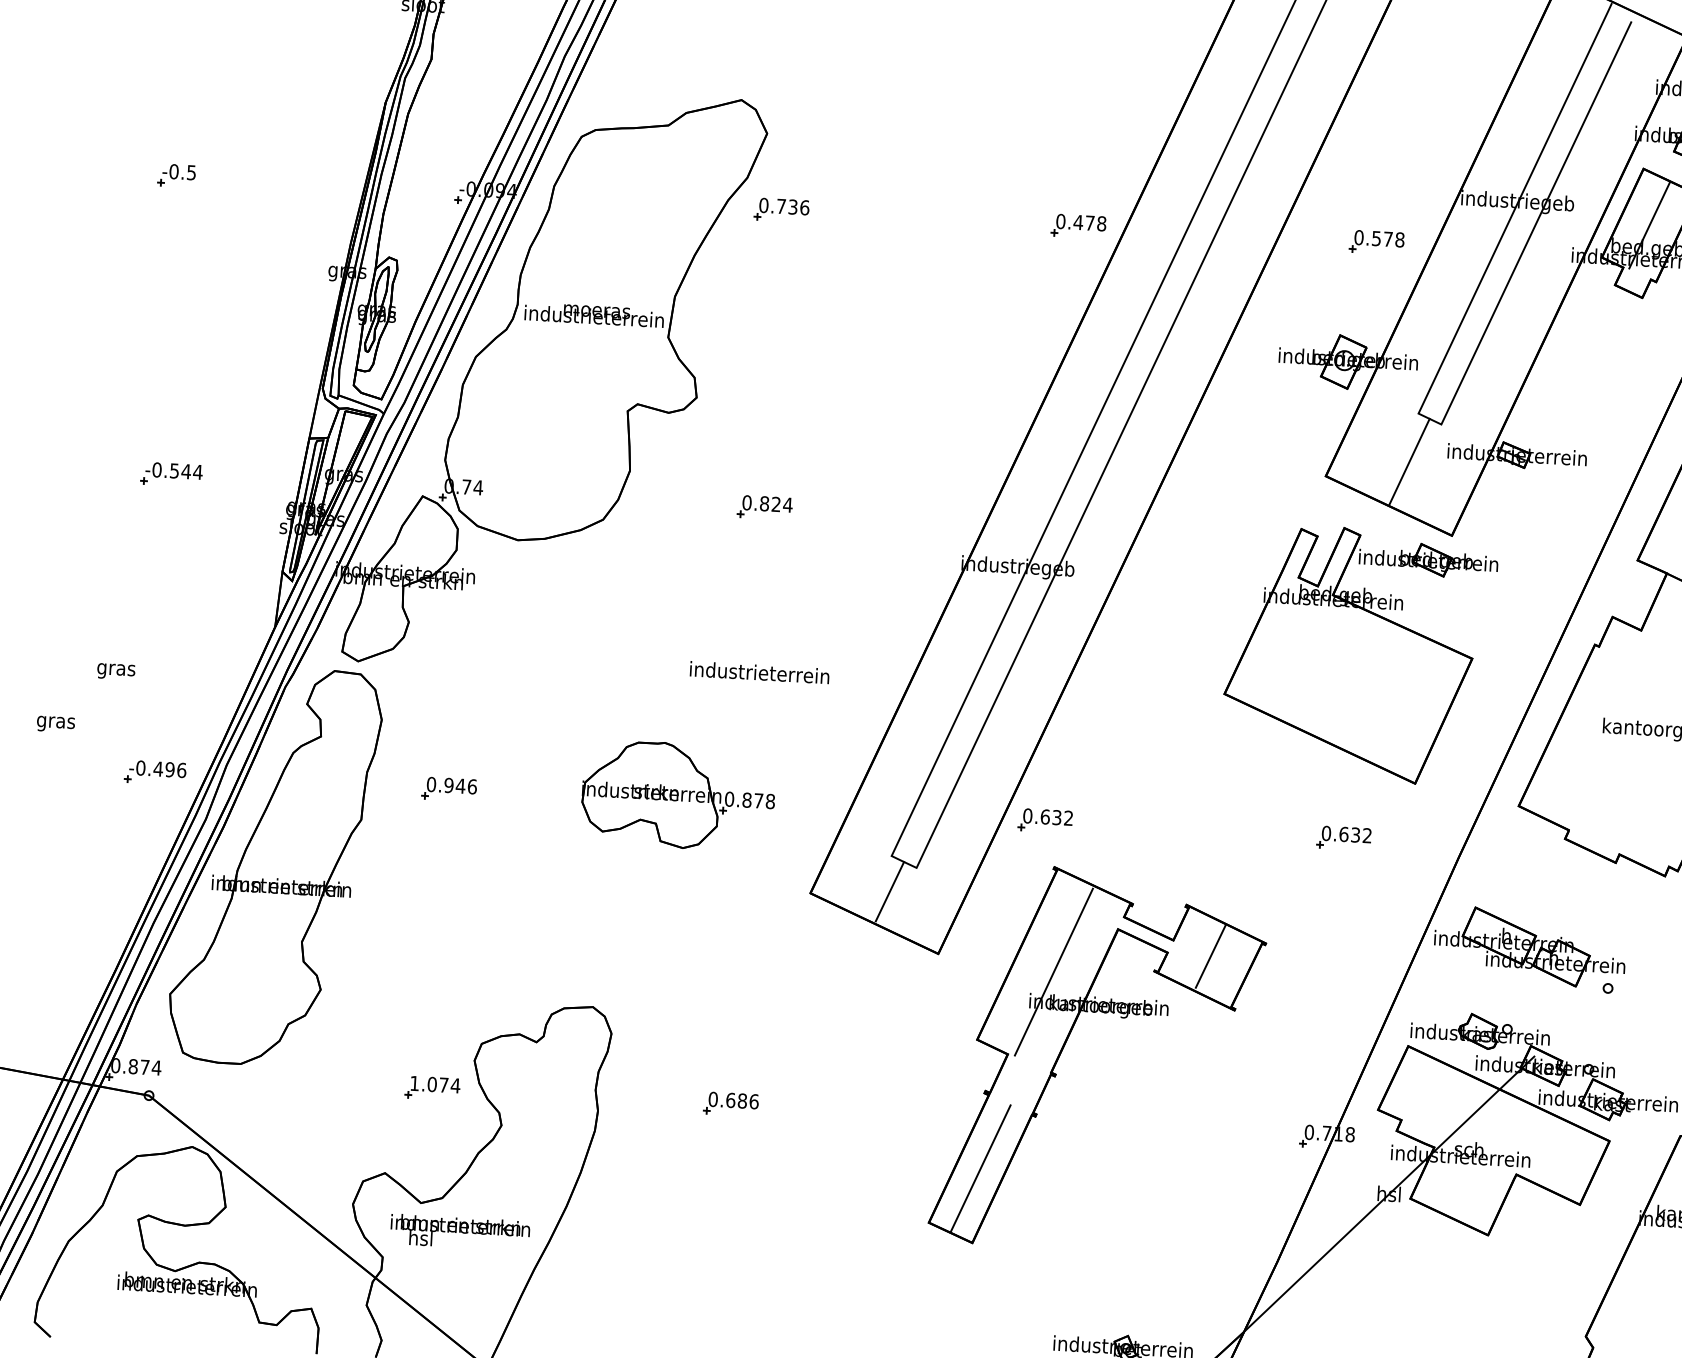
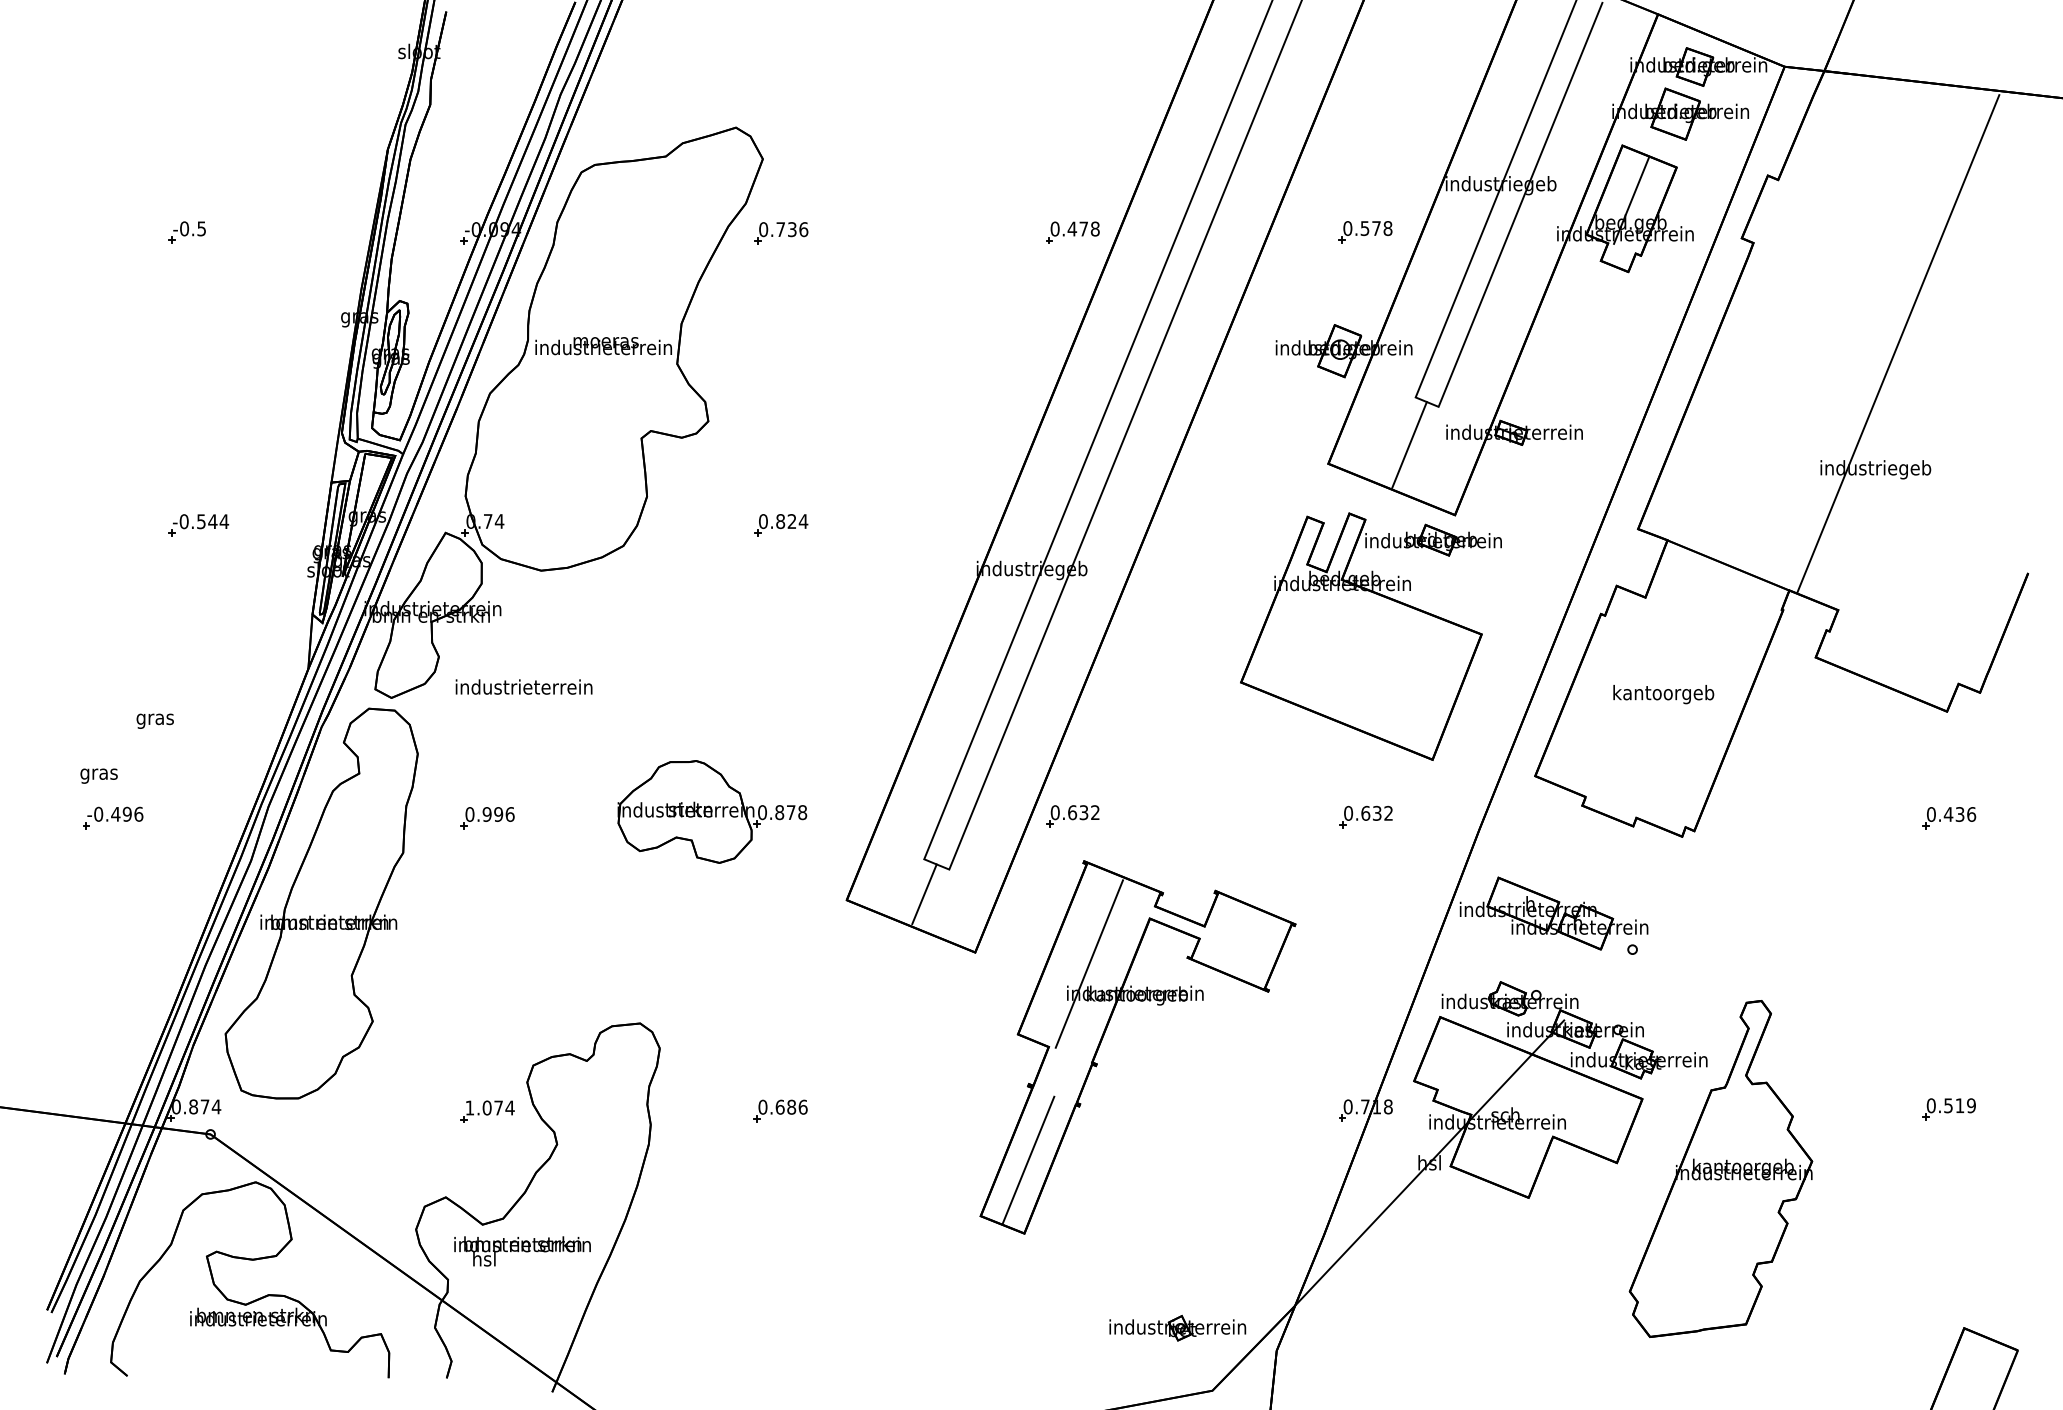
text: (759, 672) -> (523, 686), moved
part: (155, 772) -> (113, 817), moved
text: (460, 786) -> (498, 814), 0.946 -> 0.996
line: (1210, 956) -> (1241, 940), removed

